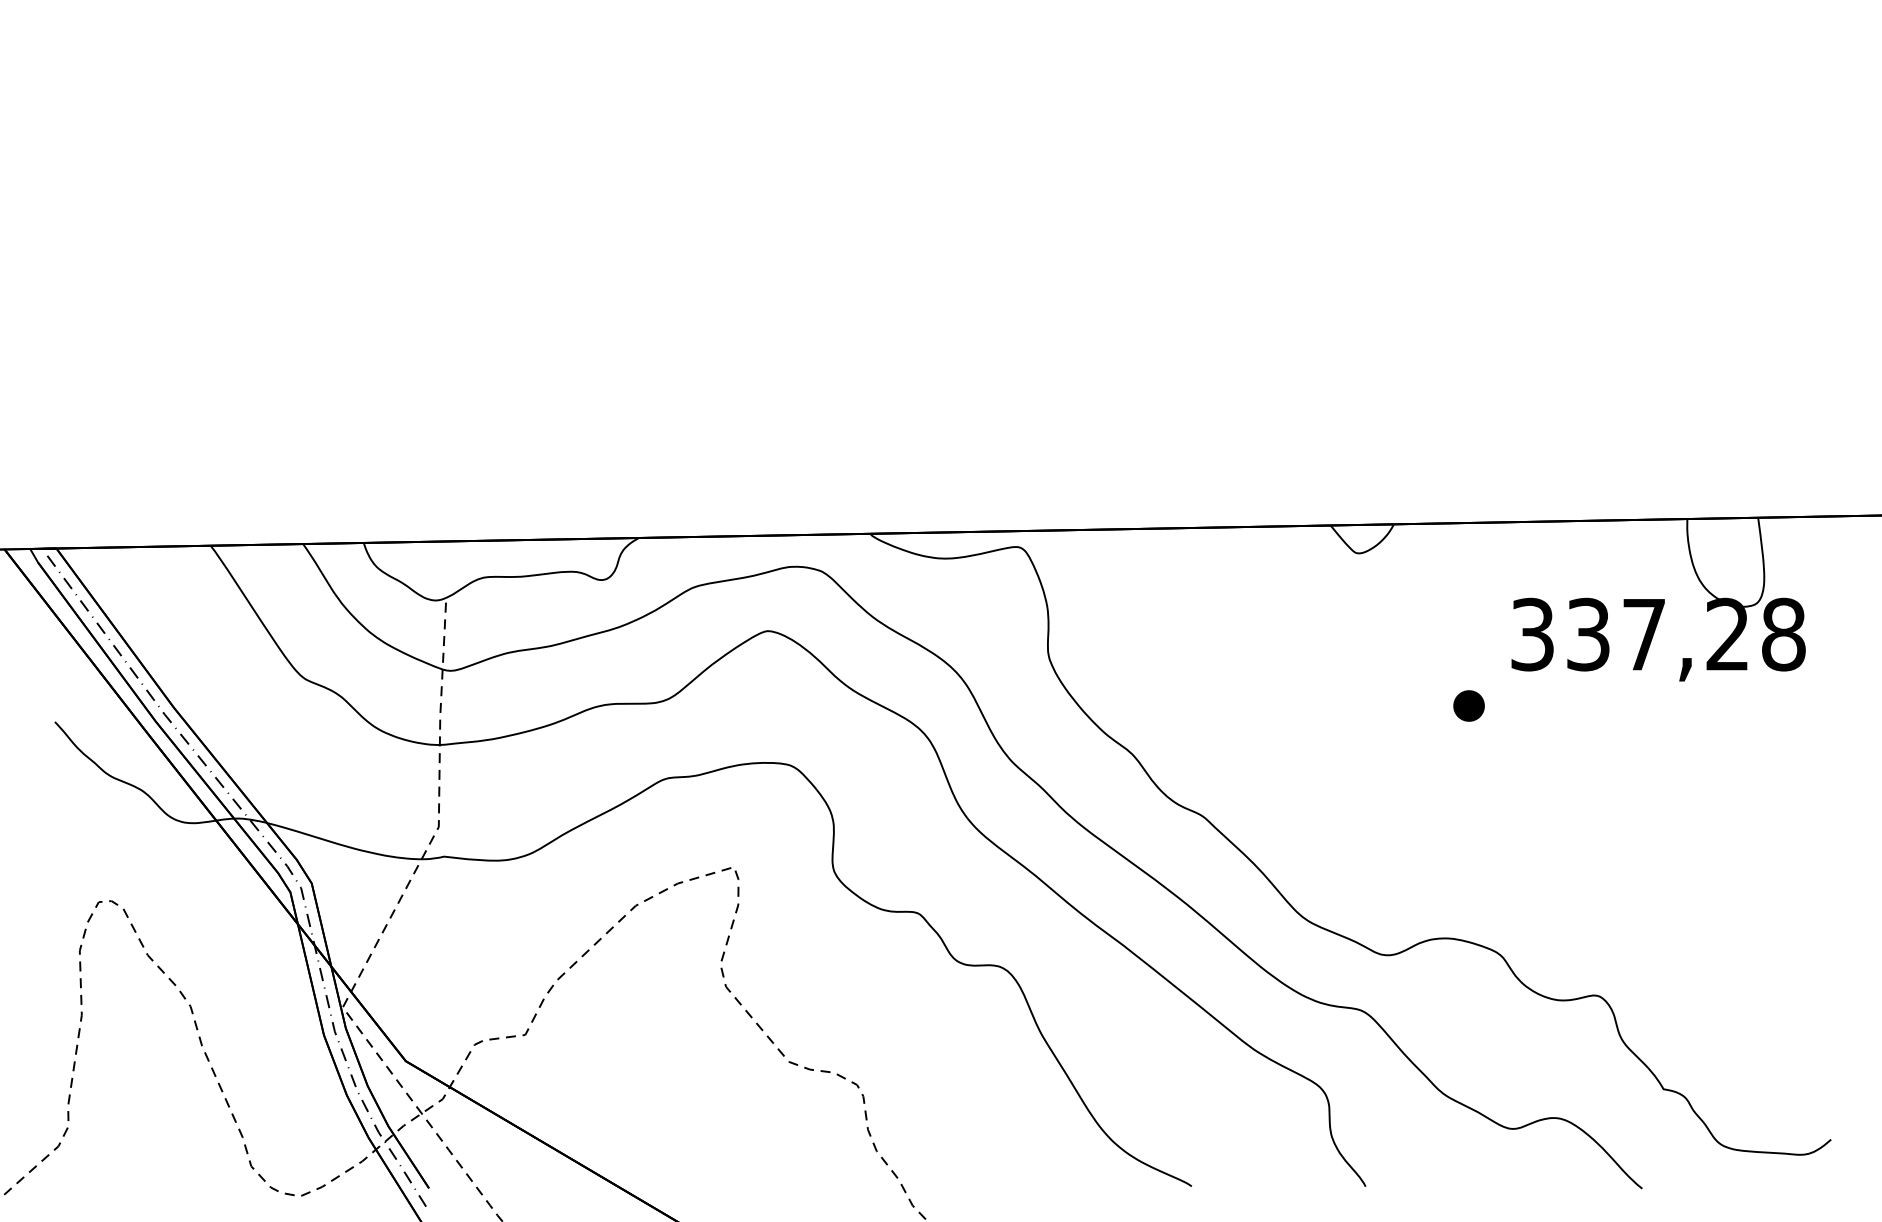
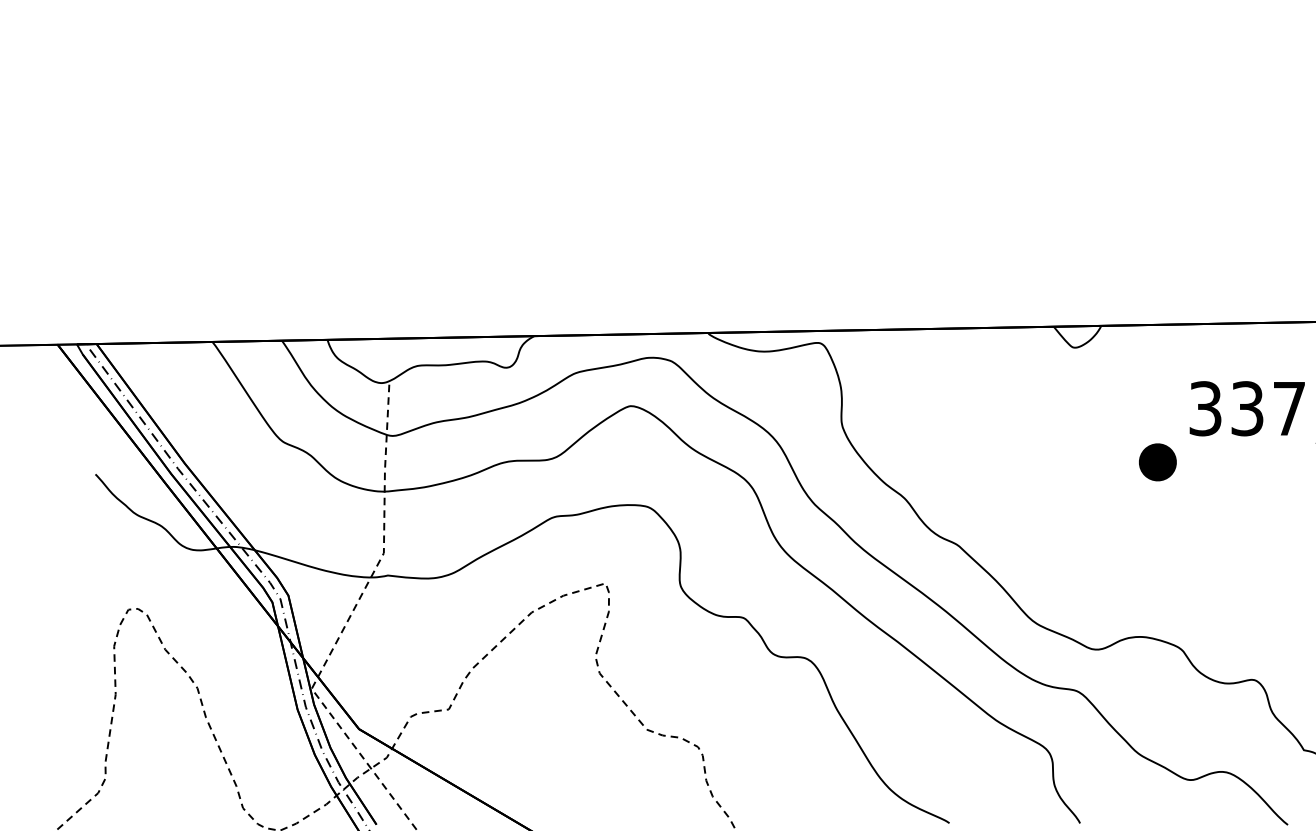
part: (1468, 705) -> (1157, 461), size x1.6

